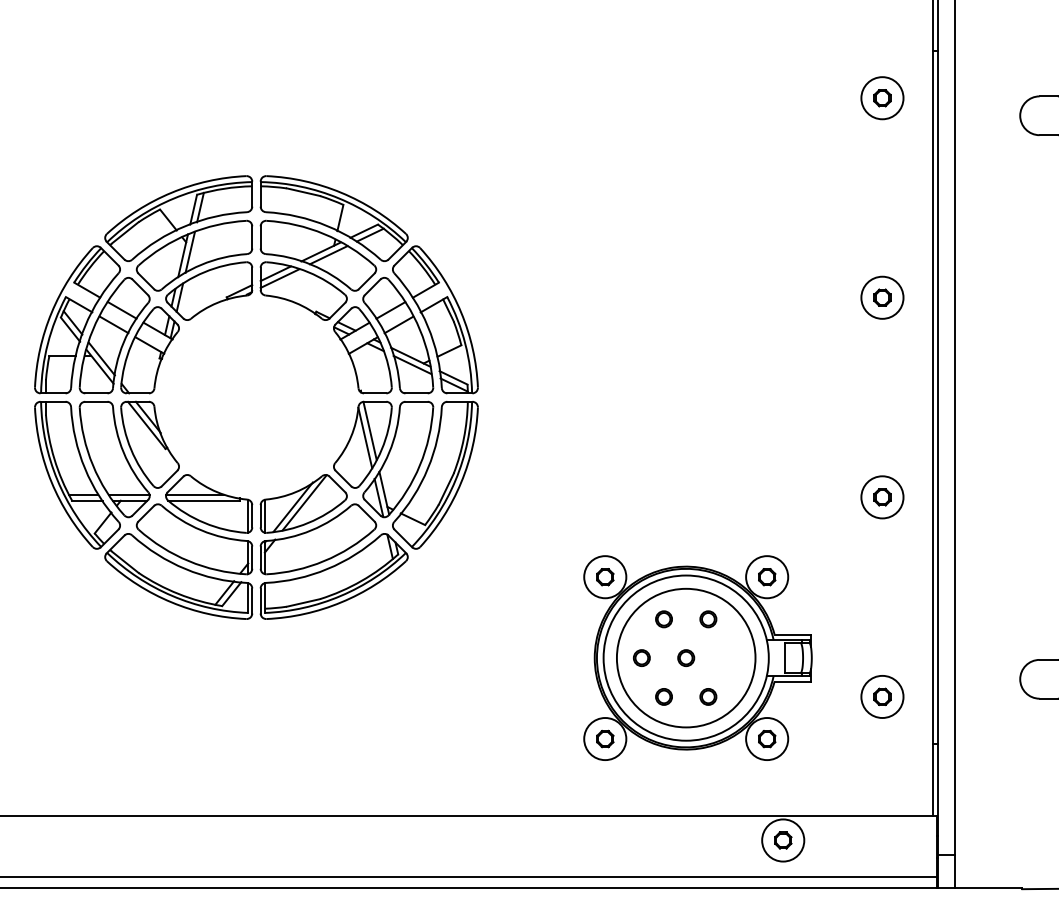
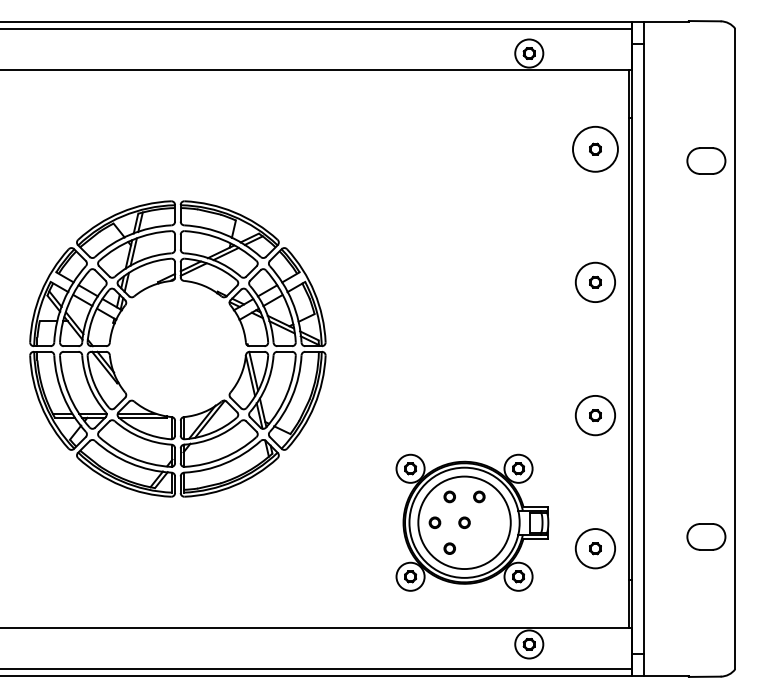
circle: (882, 98) -> (595, 149), size x1.6
circle: (882, 297) -> (595, 282), size x1.4
circle: (882, 497) -> (595, 415), size x1.4
part: (708, 696) -> (479, 548), removed
circle: (882, 696) -> (595, 548), size x1.4

